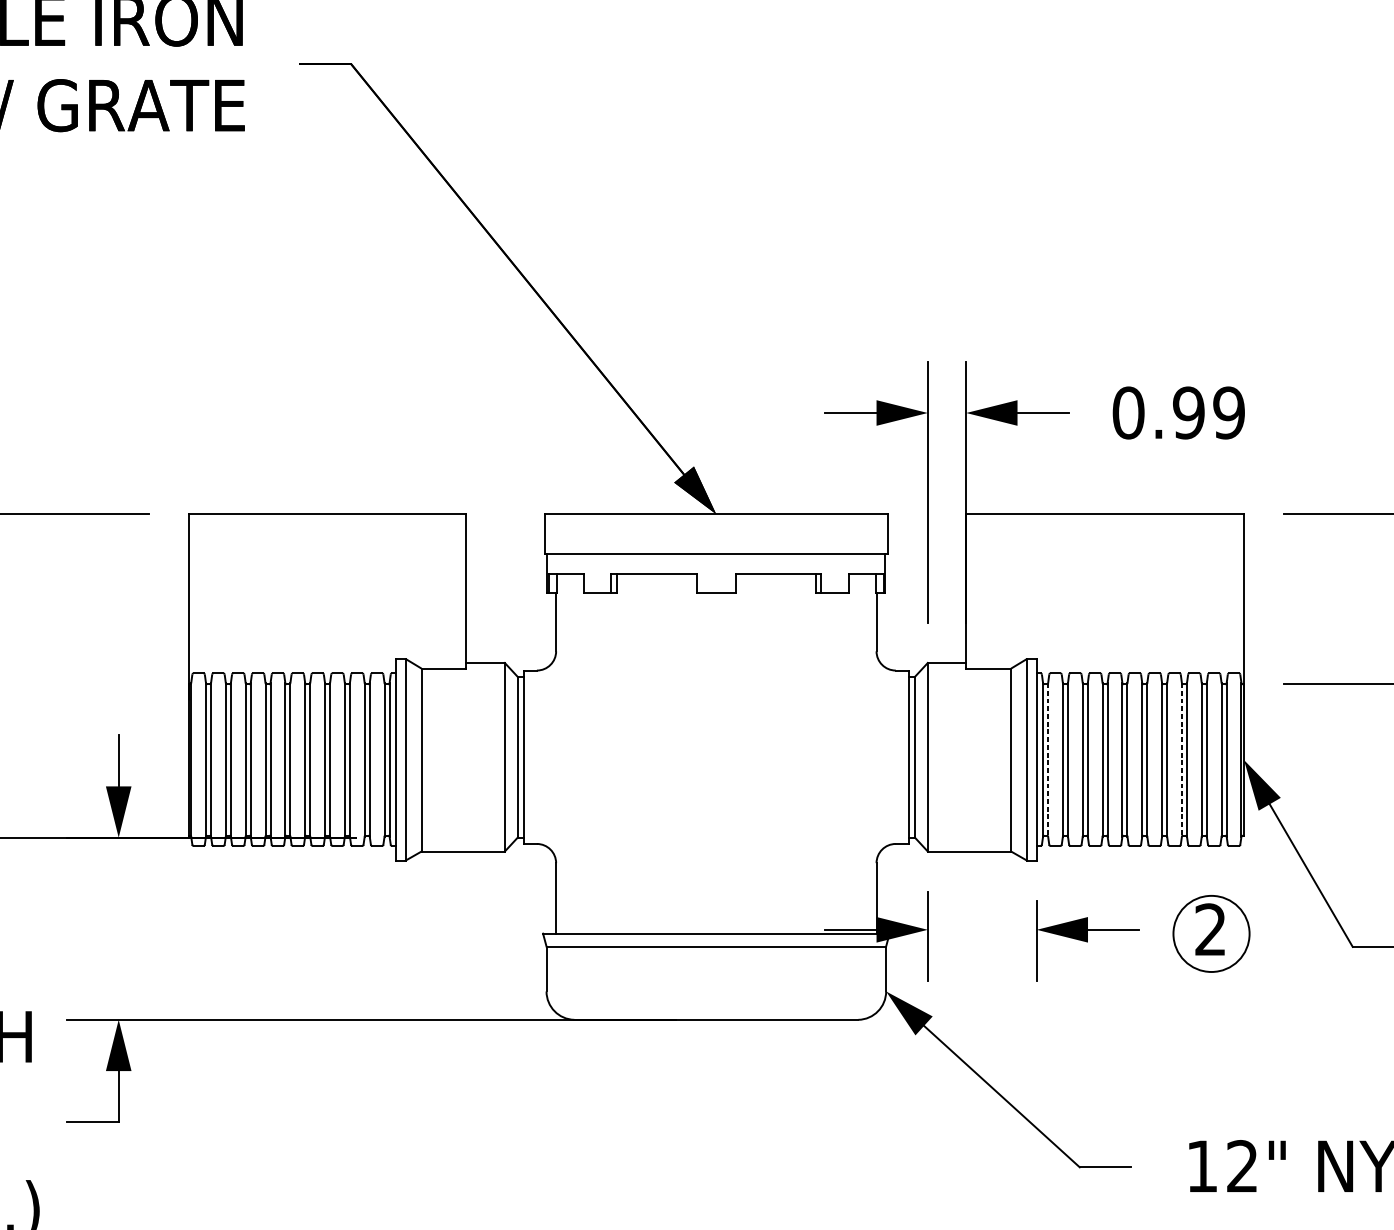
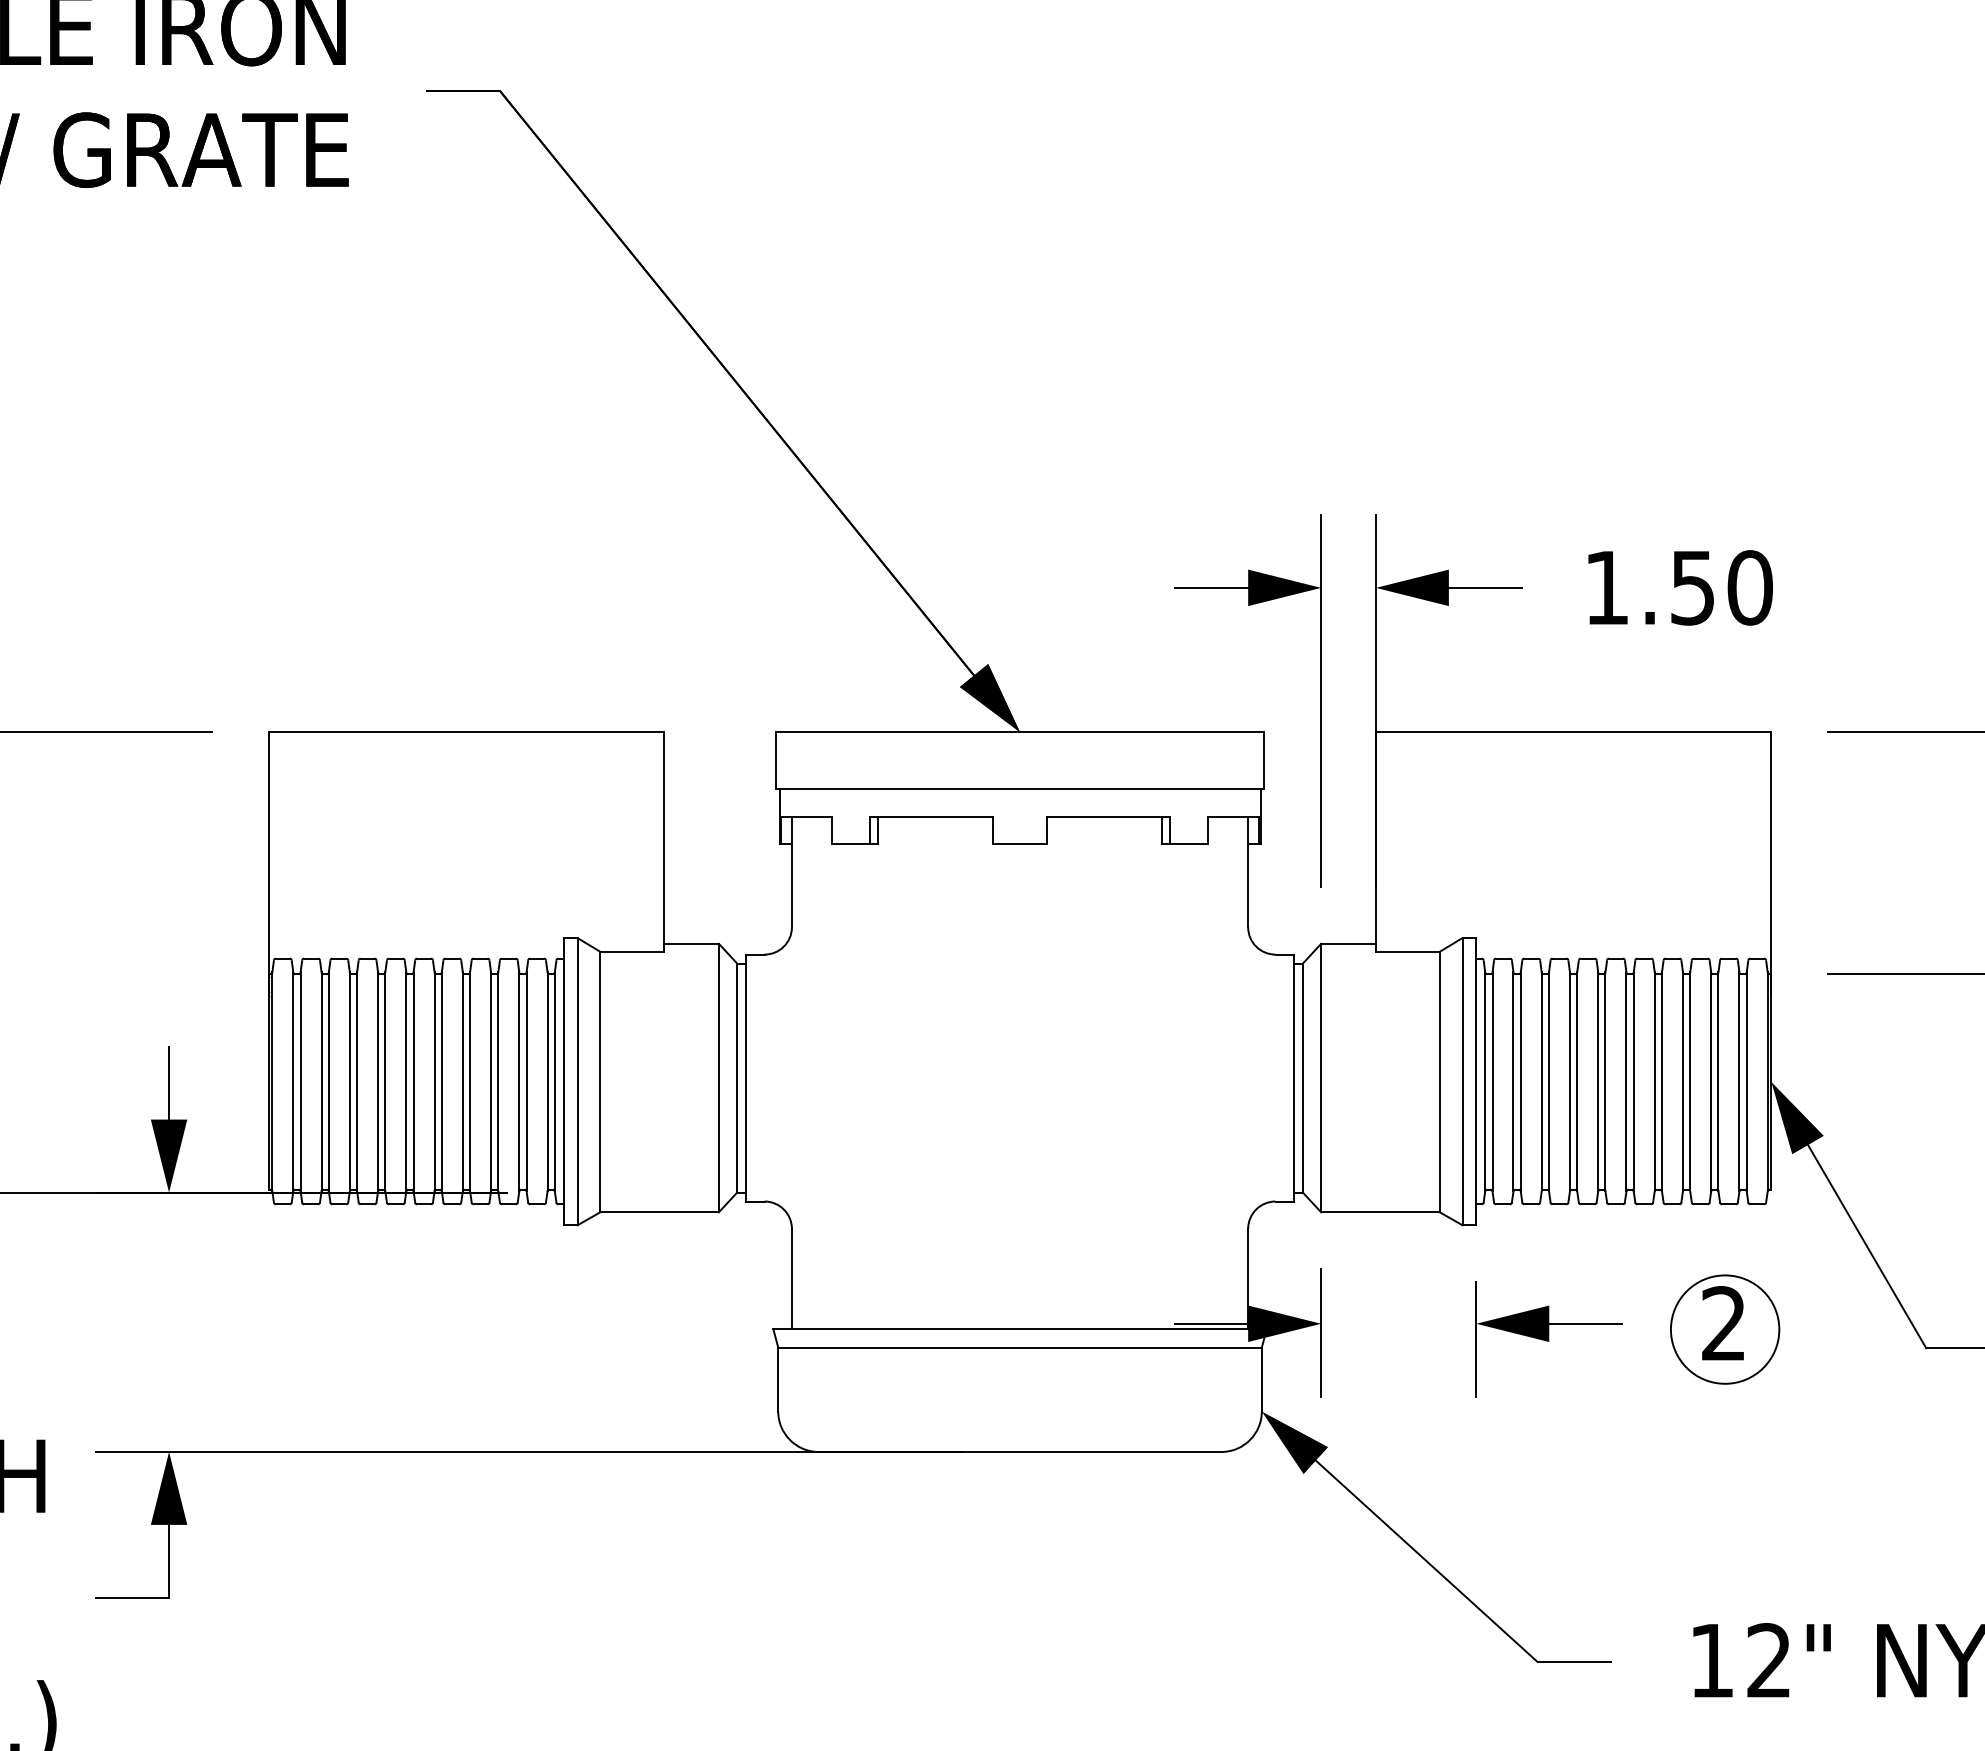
text: (1178, 412) -> (1678, 587), 0.99 -> 1.50
line: (1048, 760) -> (1492, 1082), dashed -> solid
line: (1181, 760) -> (1682, 1082), dashed -> solid

